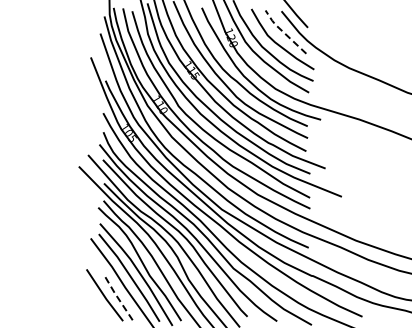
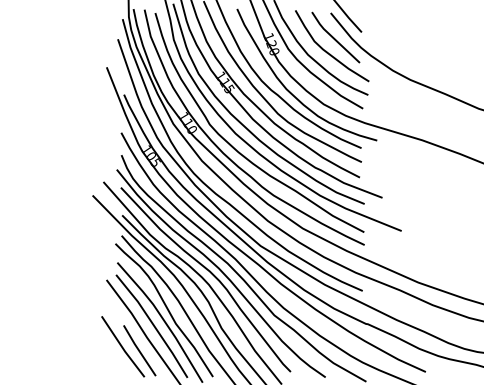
line: (283, 32) -> (333, 37), dashed -> solid
line: (118, 297) -> (139, 349), dashed -> solid

